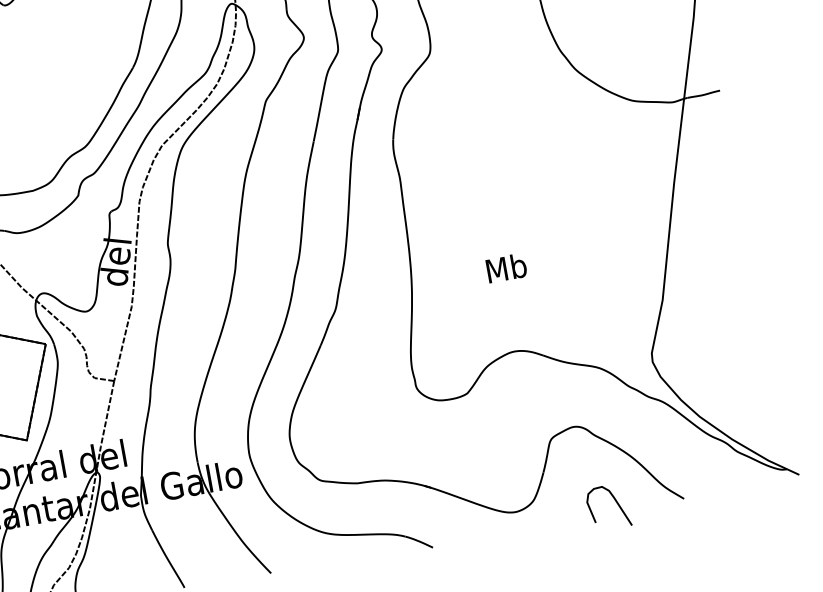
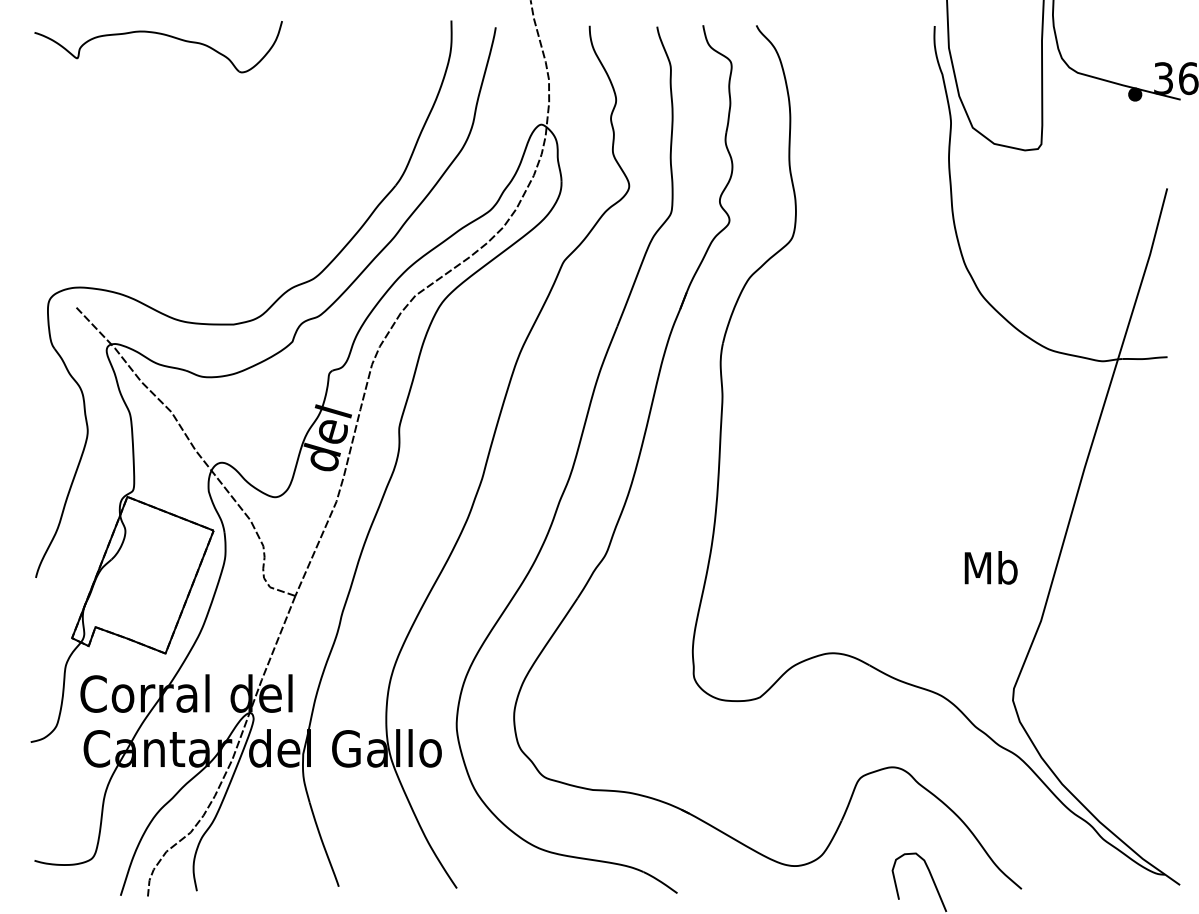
text: (506, 267) -> (990, 567), moved

